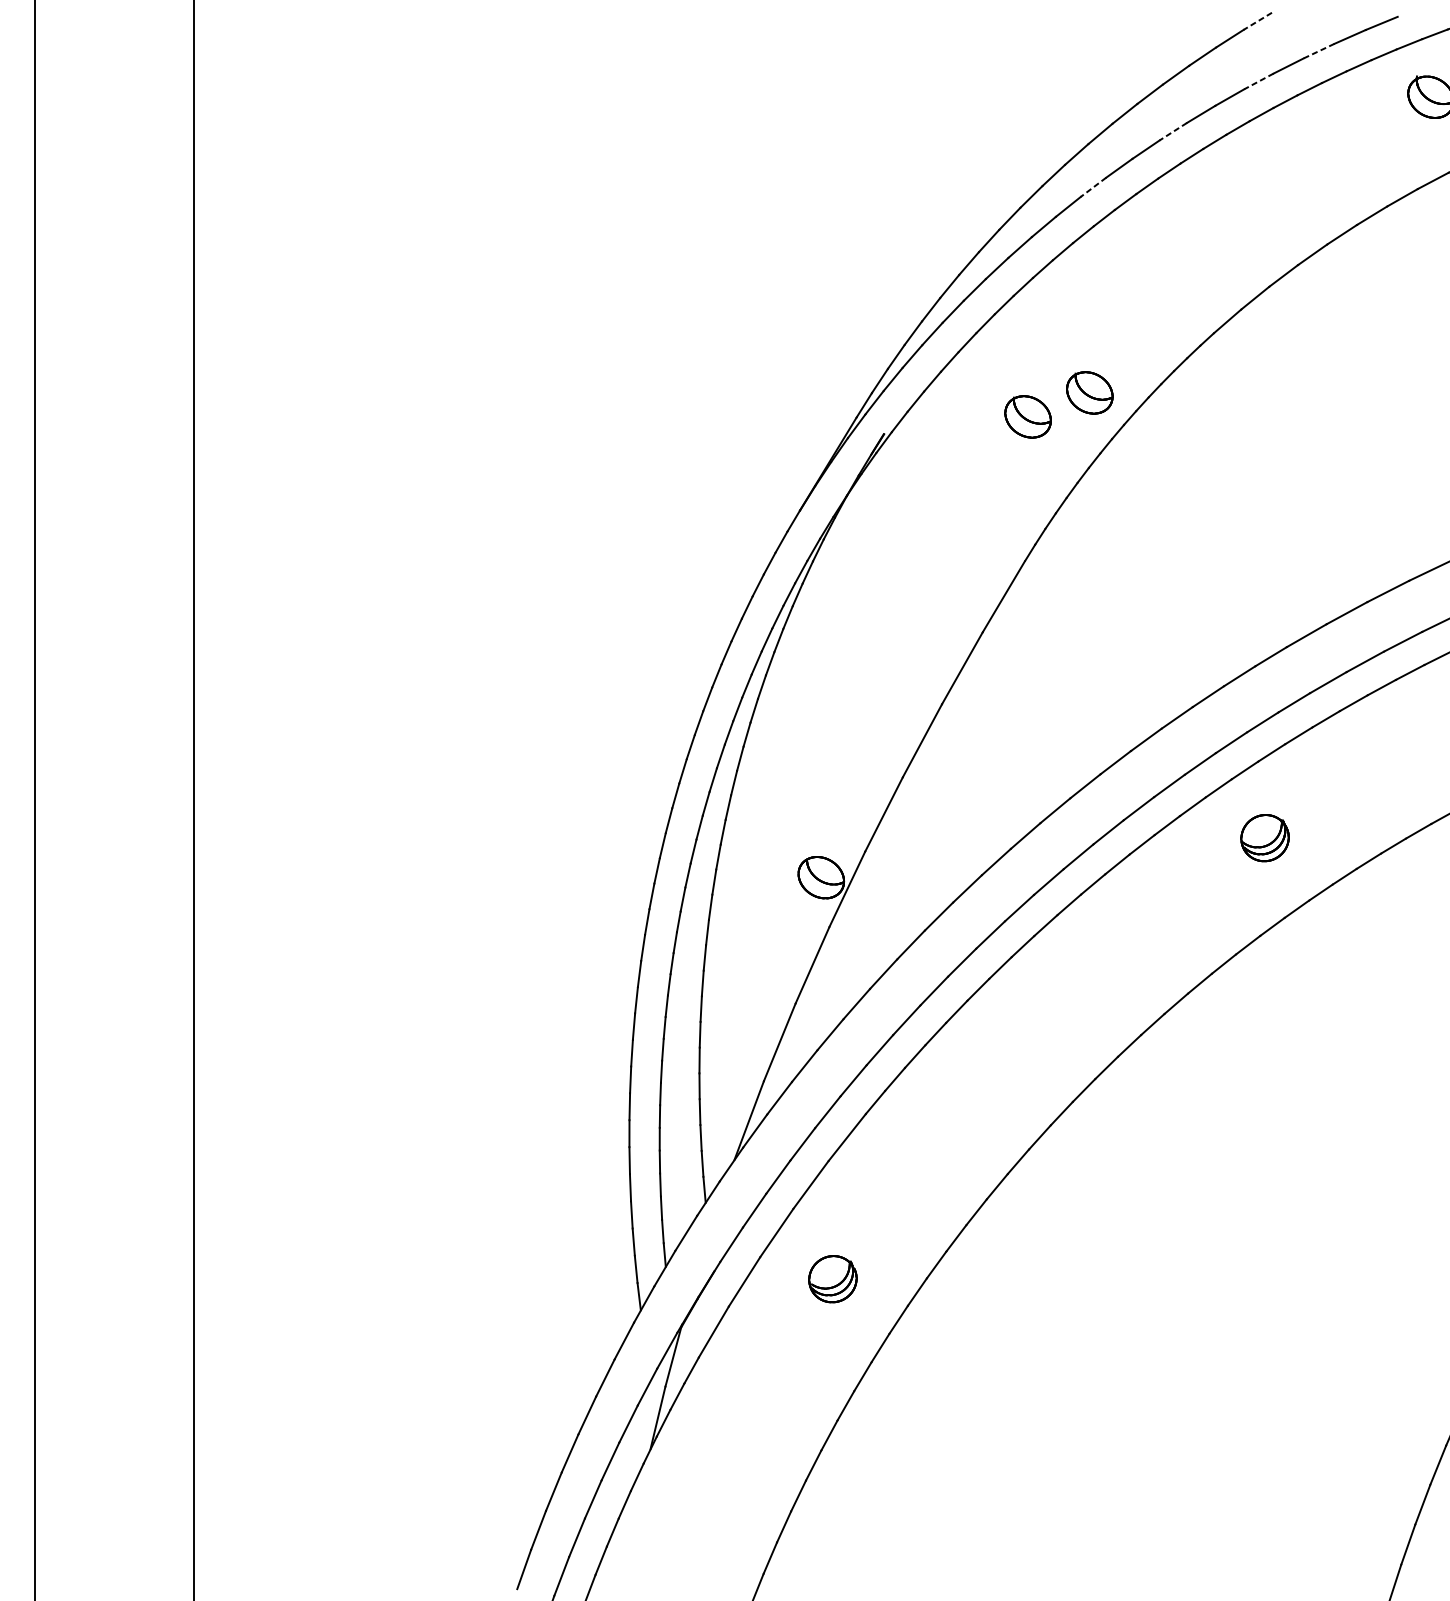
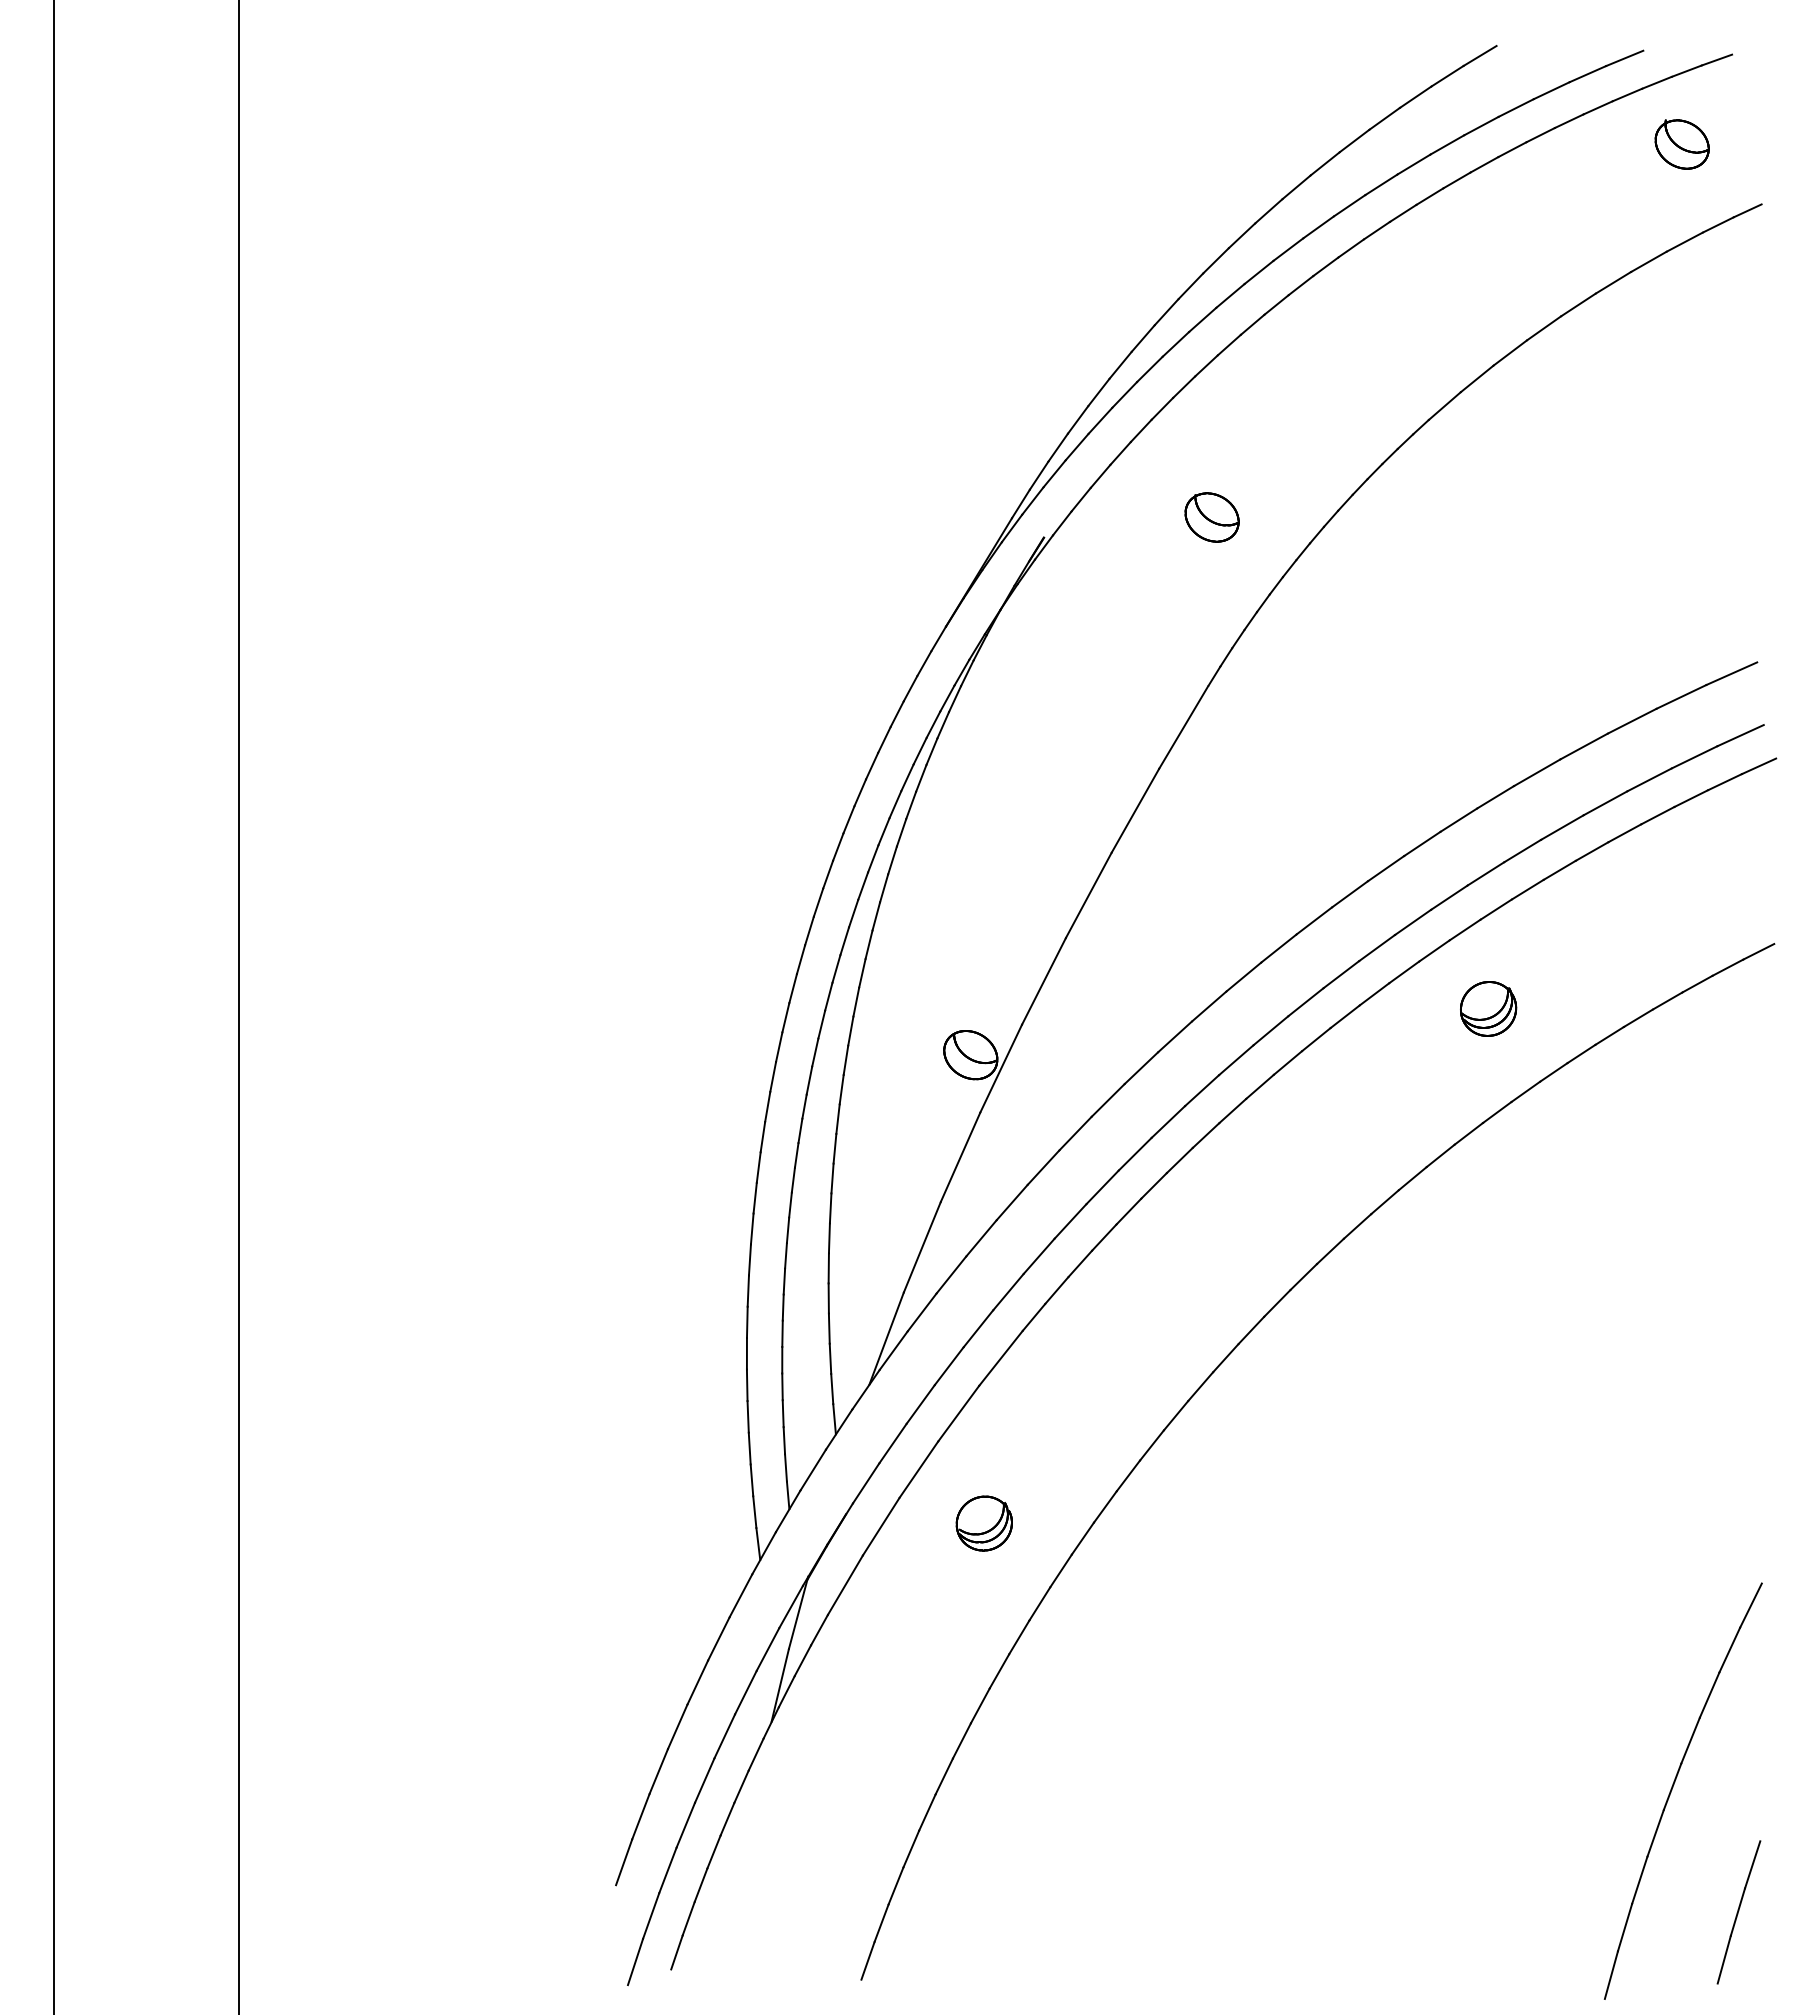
line: (1257, 21) -> (1479, 56), dashed -> solid
line: (1319, 50) -> (1551, 90), dashed -> solid
line: (1259, 81) -> (1481, 126), dashed -> solid
line: (1173, 132) -> (1381, 185), dashed -> solid
line: (1093, 187) -> (1288, 249), dashed -> solid
part: (1089, 392) -> (1283, 489), removed

